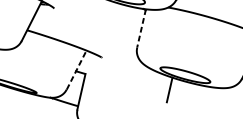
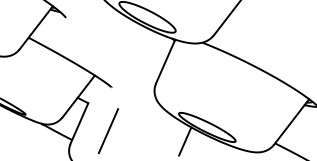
line: (141, 28) -> (165, 61), dashed -> solid
line: (76, 70) -> (78, 96), dashed -> solid
line: (106, 93) -> (108, 131), added

